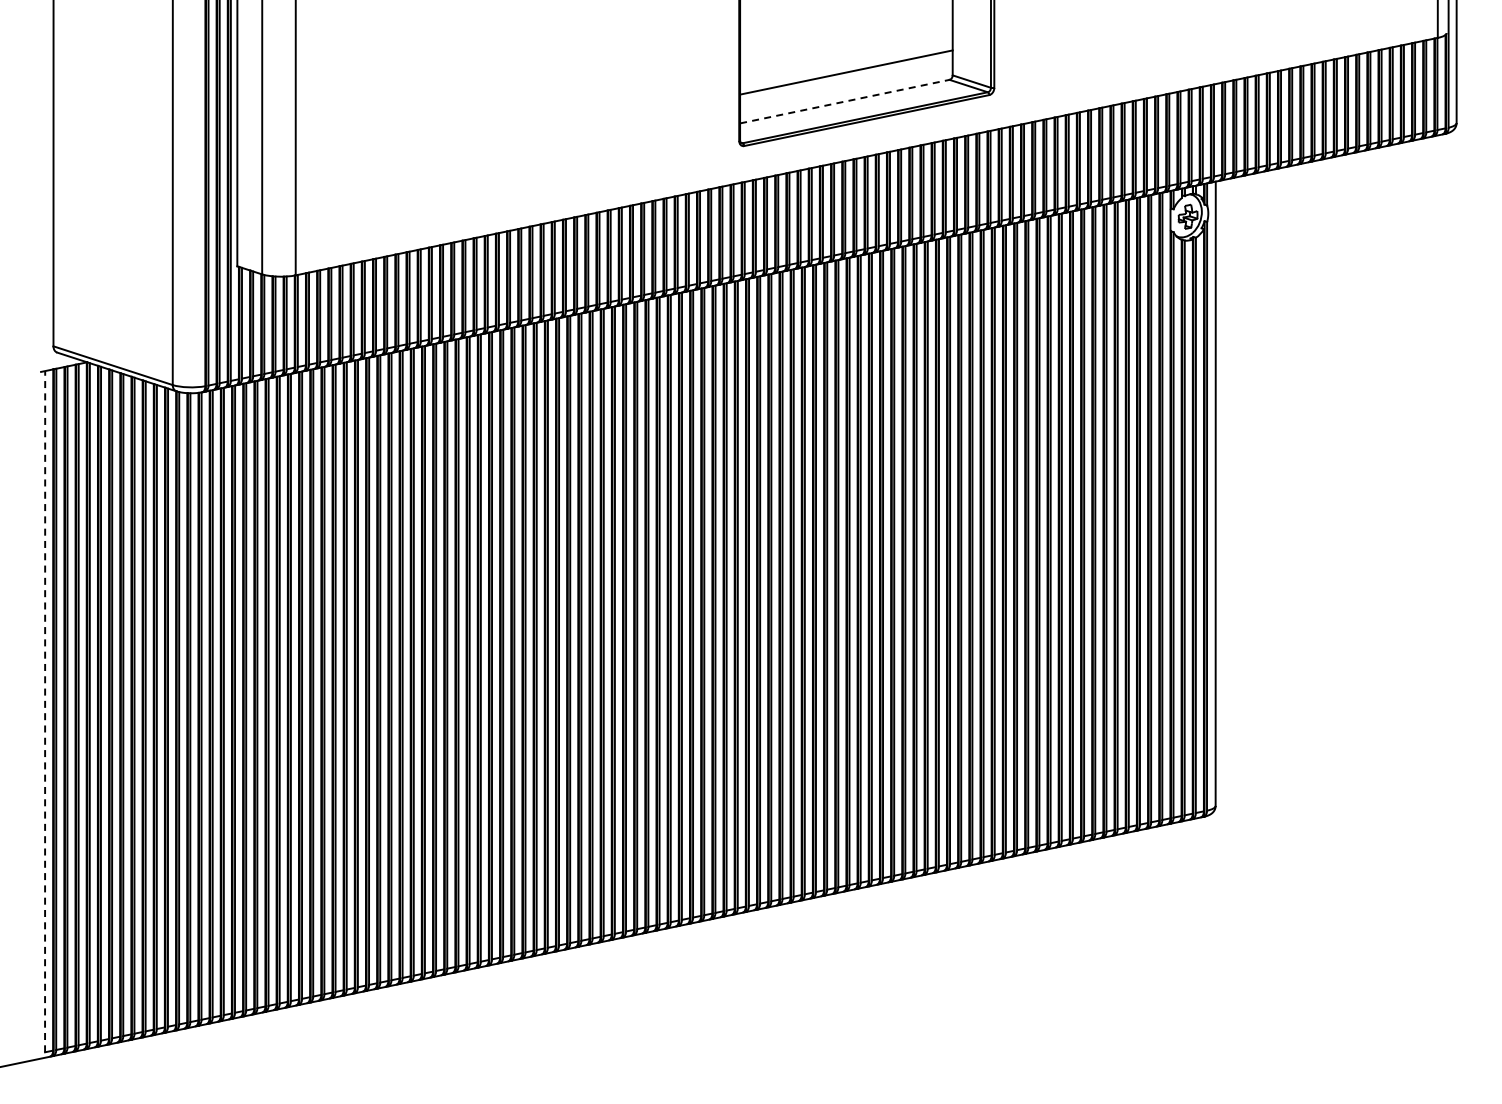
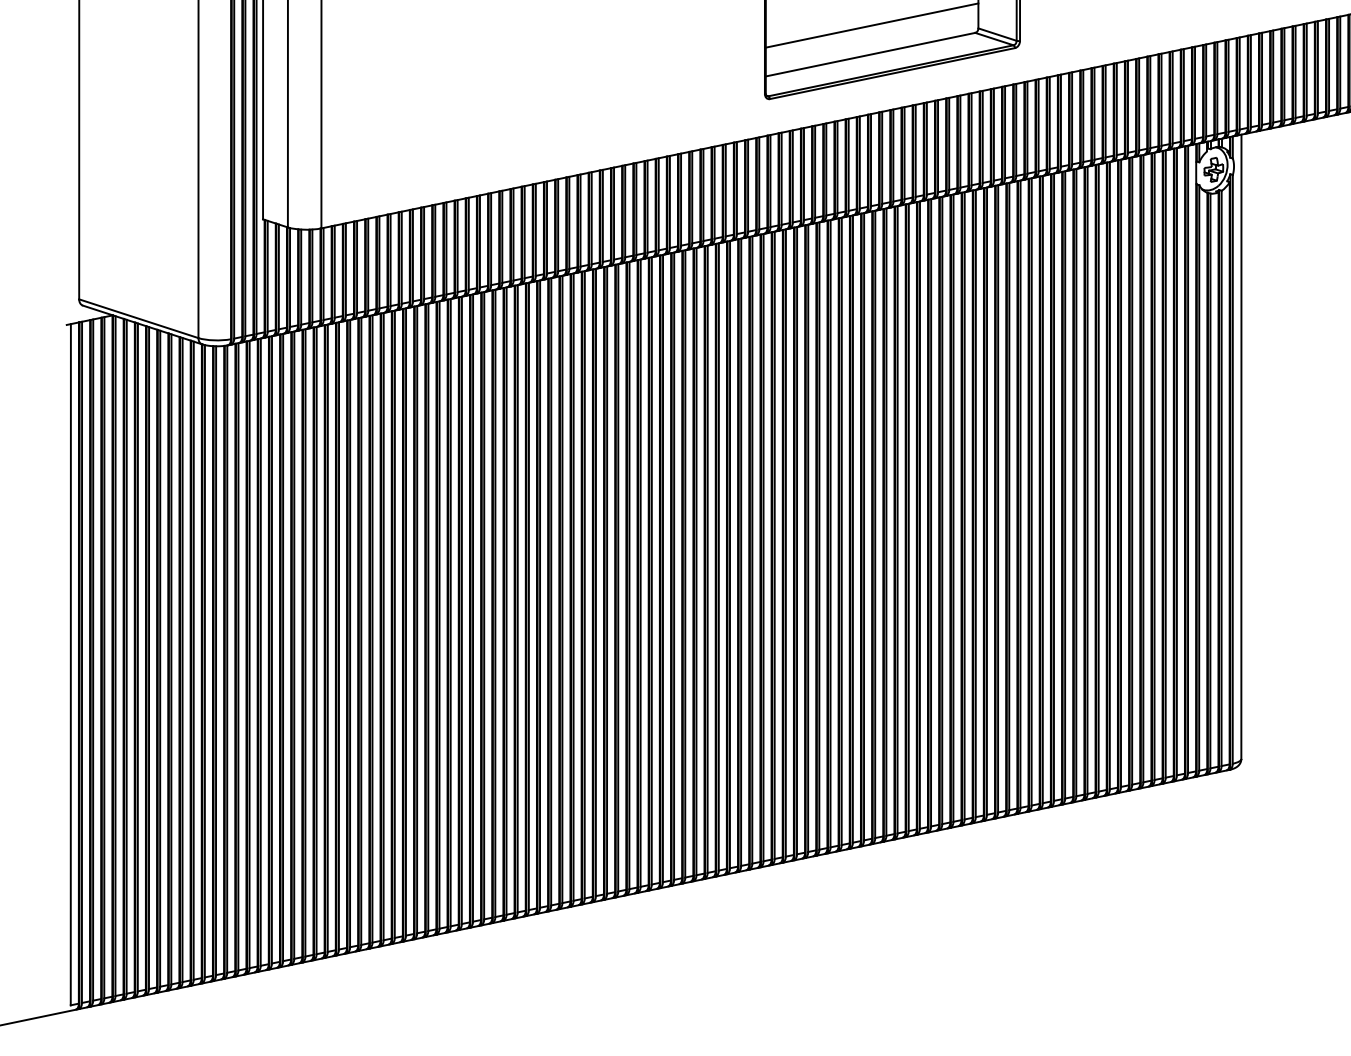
line: (844, 101) -> (870, 54), dashed -> solid
line: (45, 711) -> (71, 664), dashed -> solid

